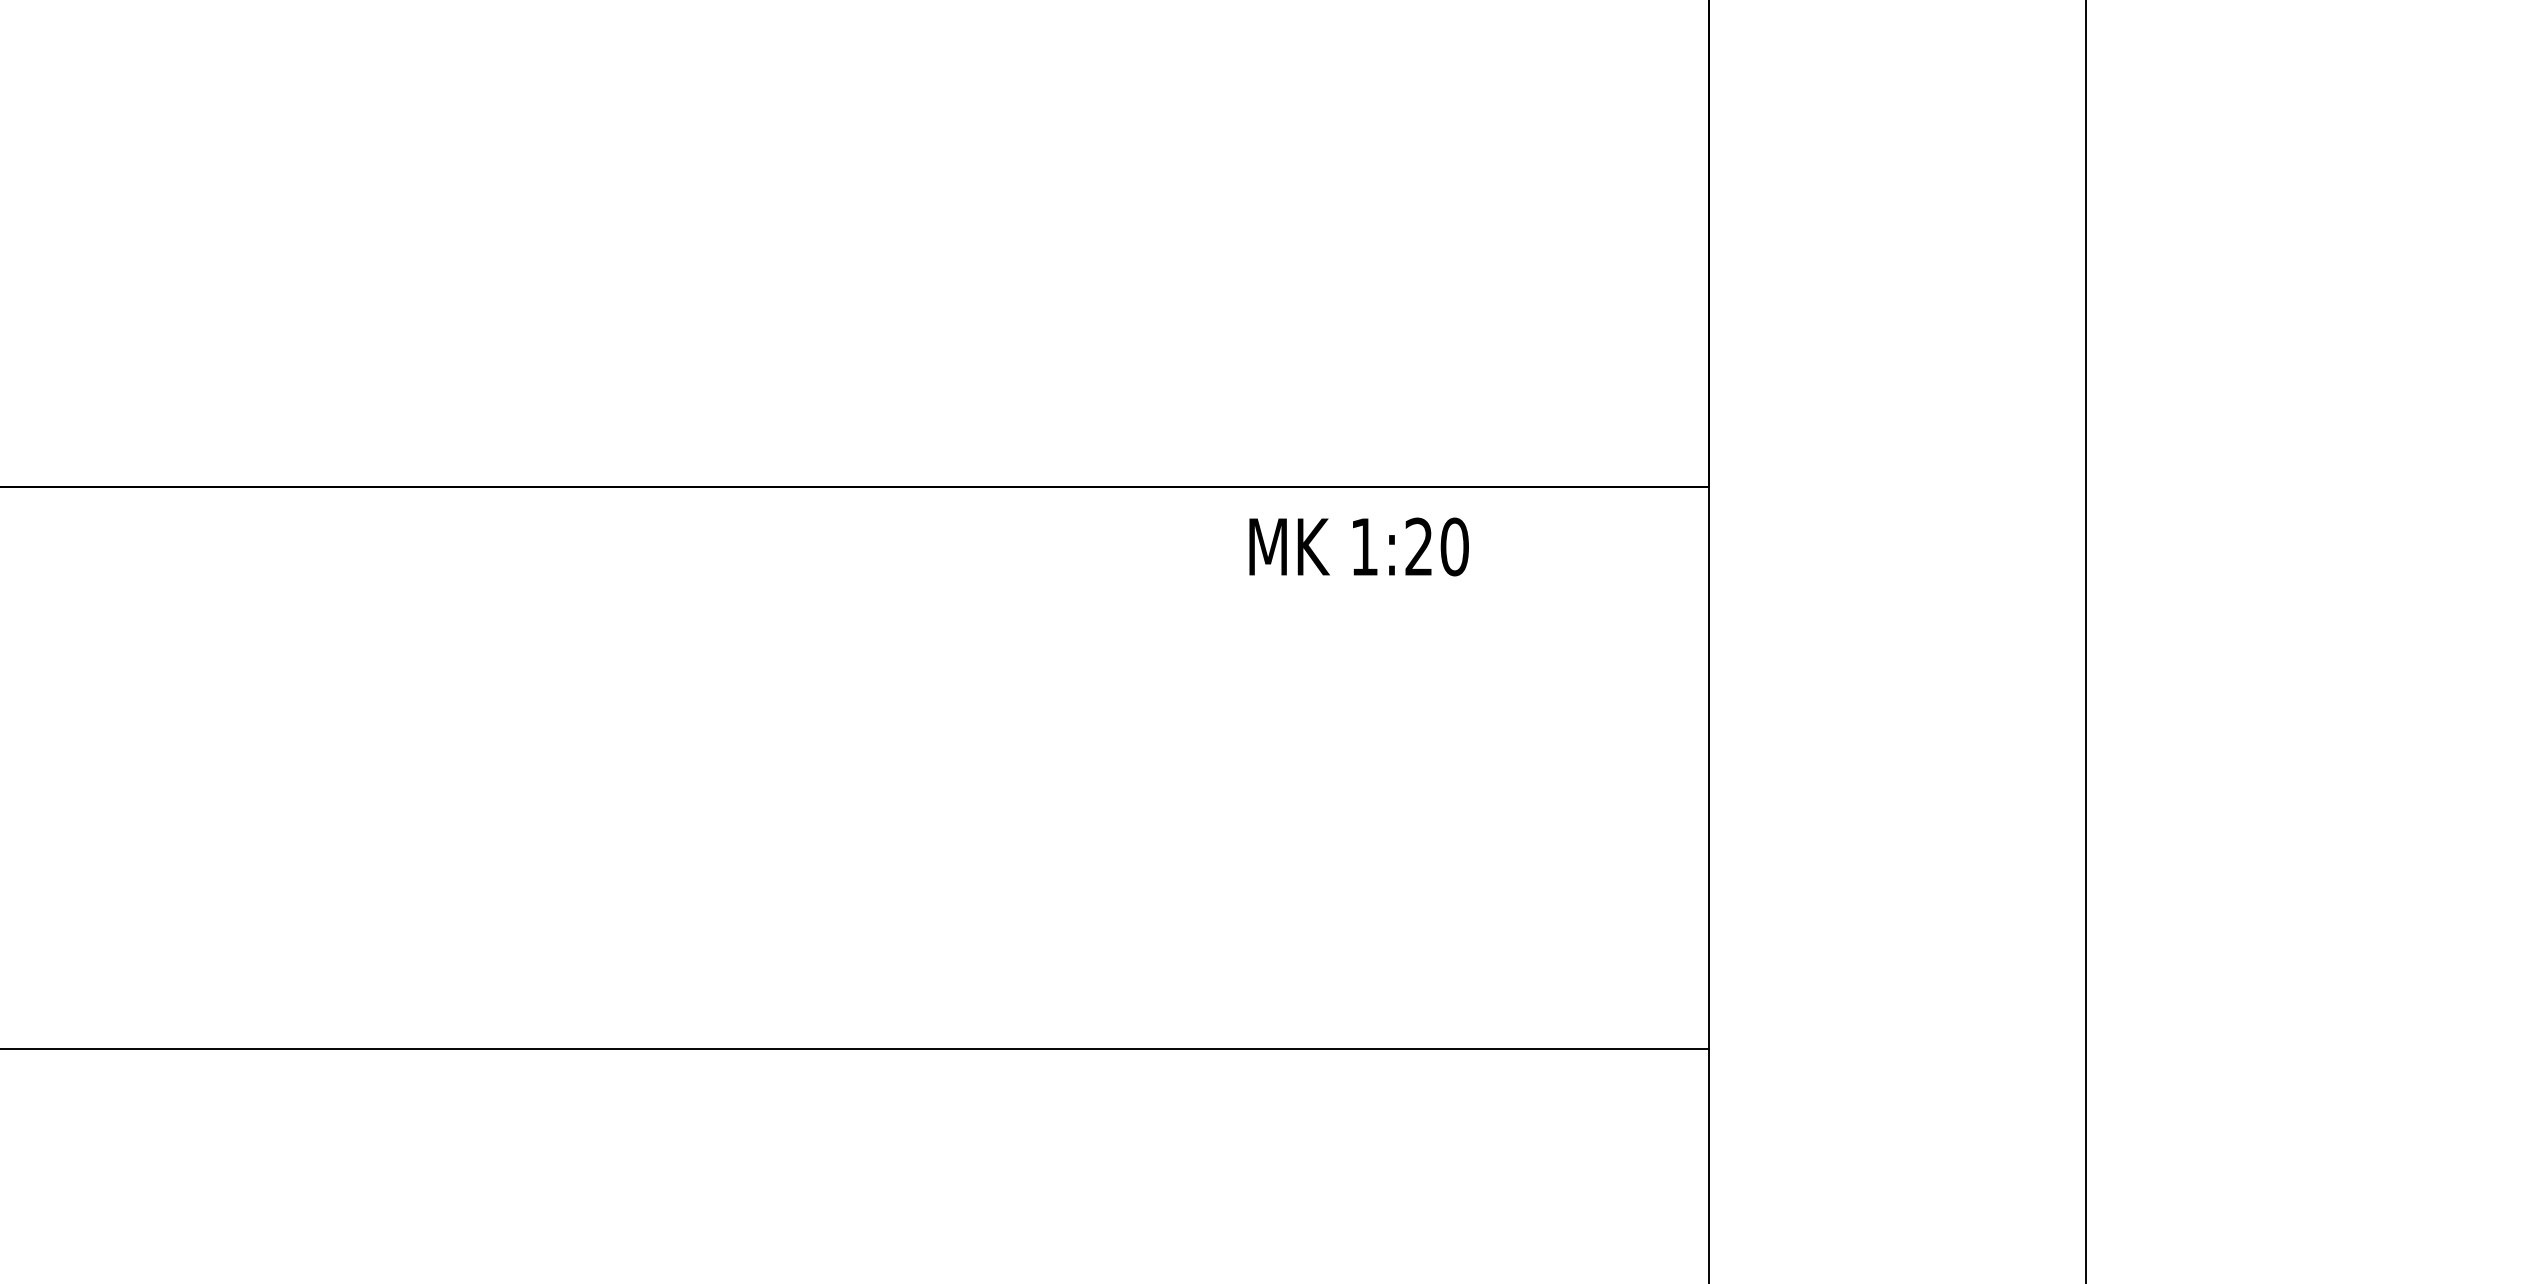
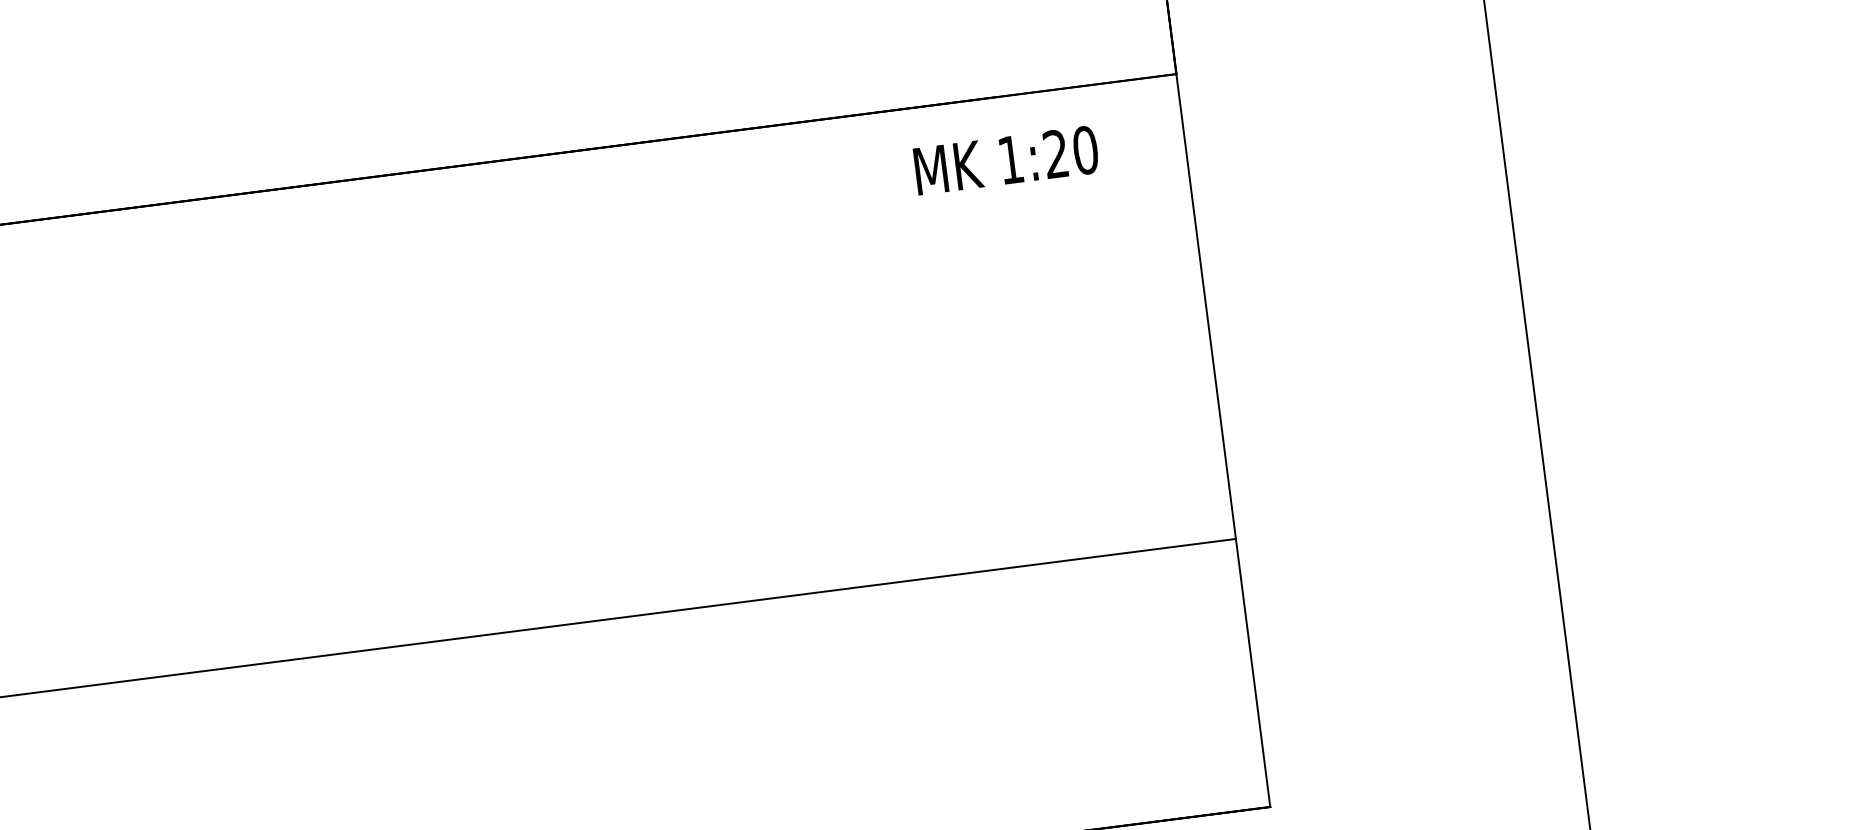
text: (1358, 546) -> (1005, 160), moved

